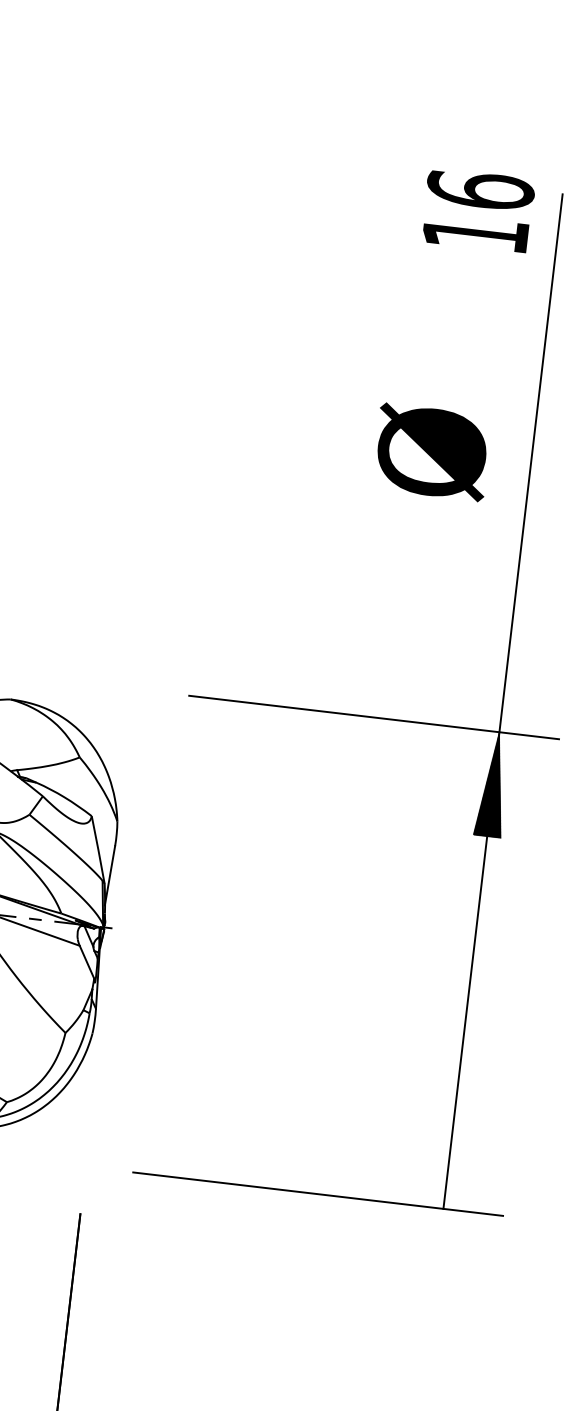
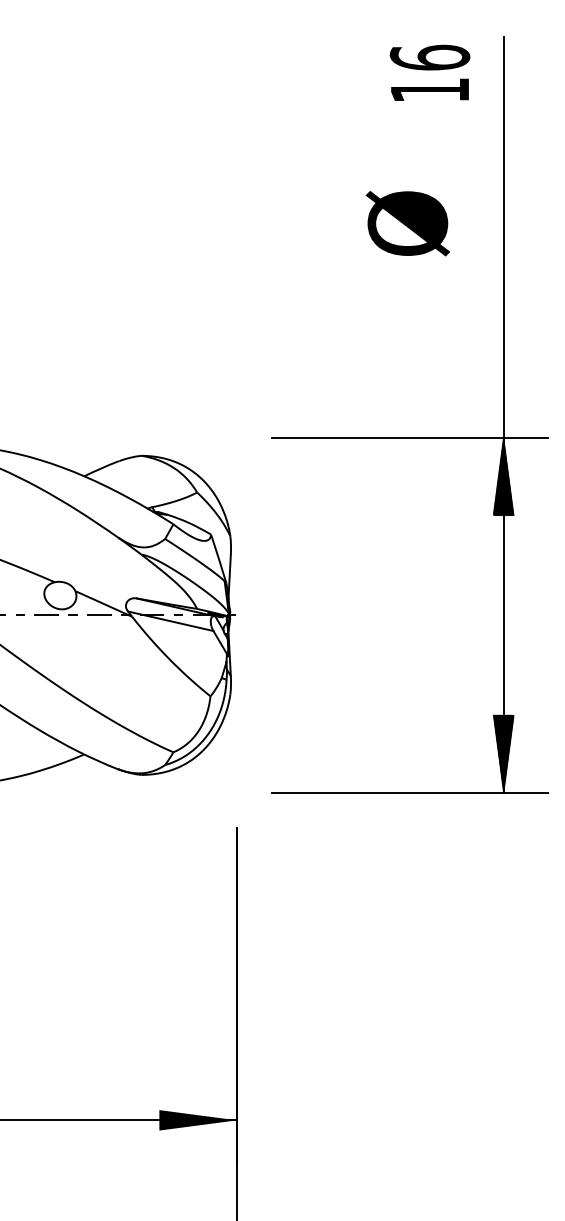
text: (477, 210) -> (429, 72), moved
text: (431, 452) -> (407, 223), moved
hatch: (449, 1155) -> (503, 753), added

